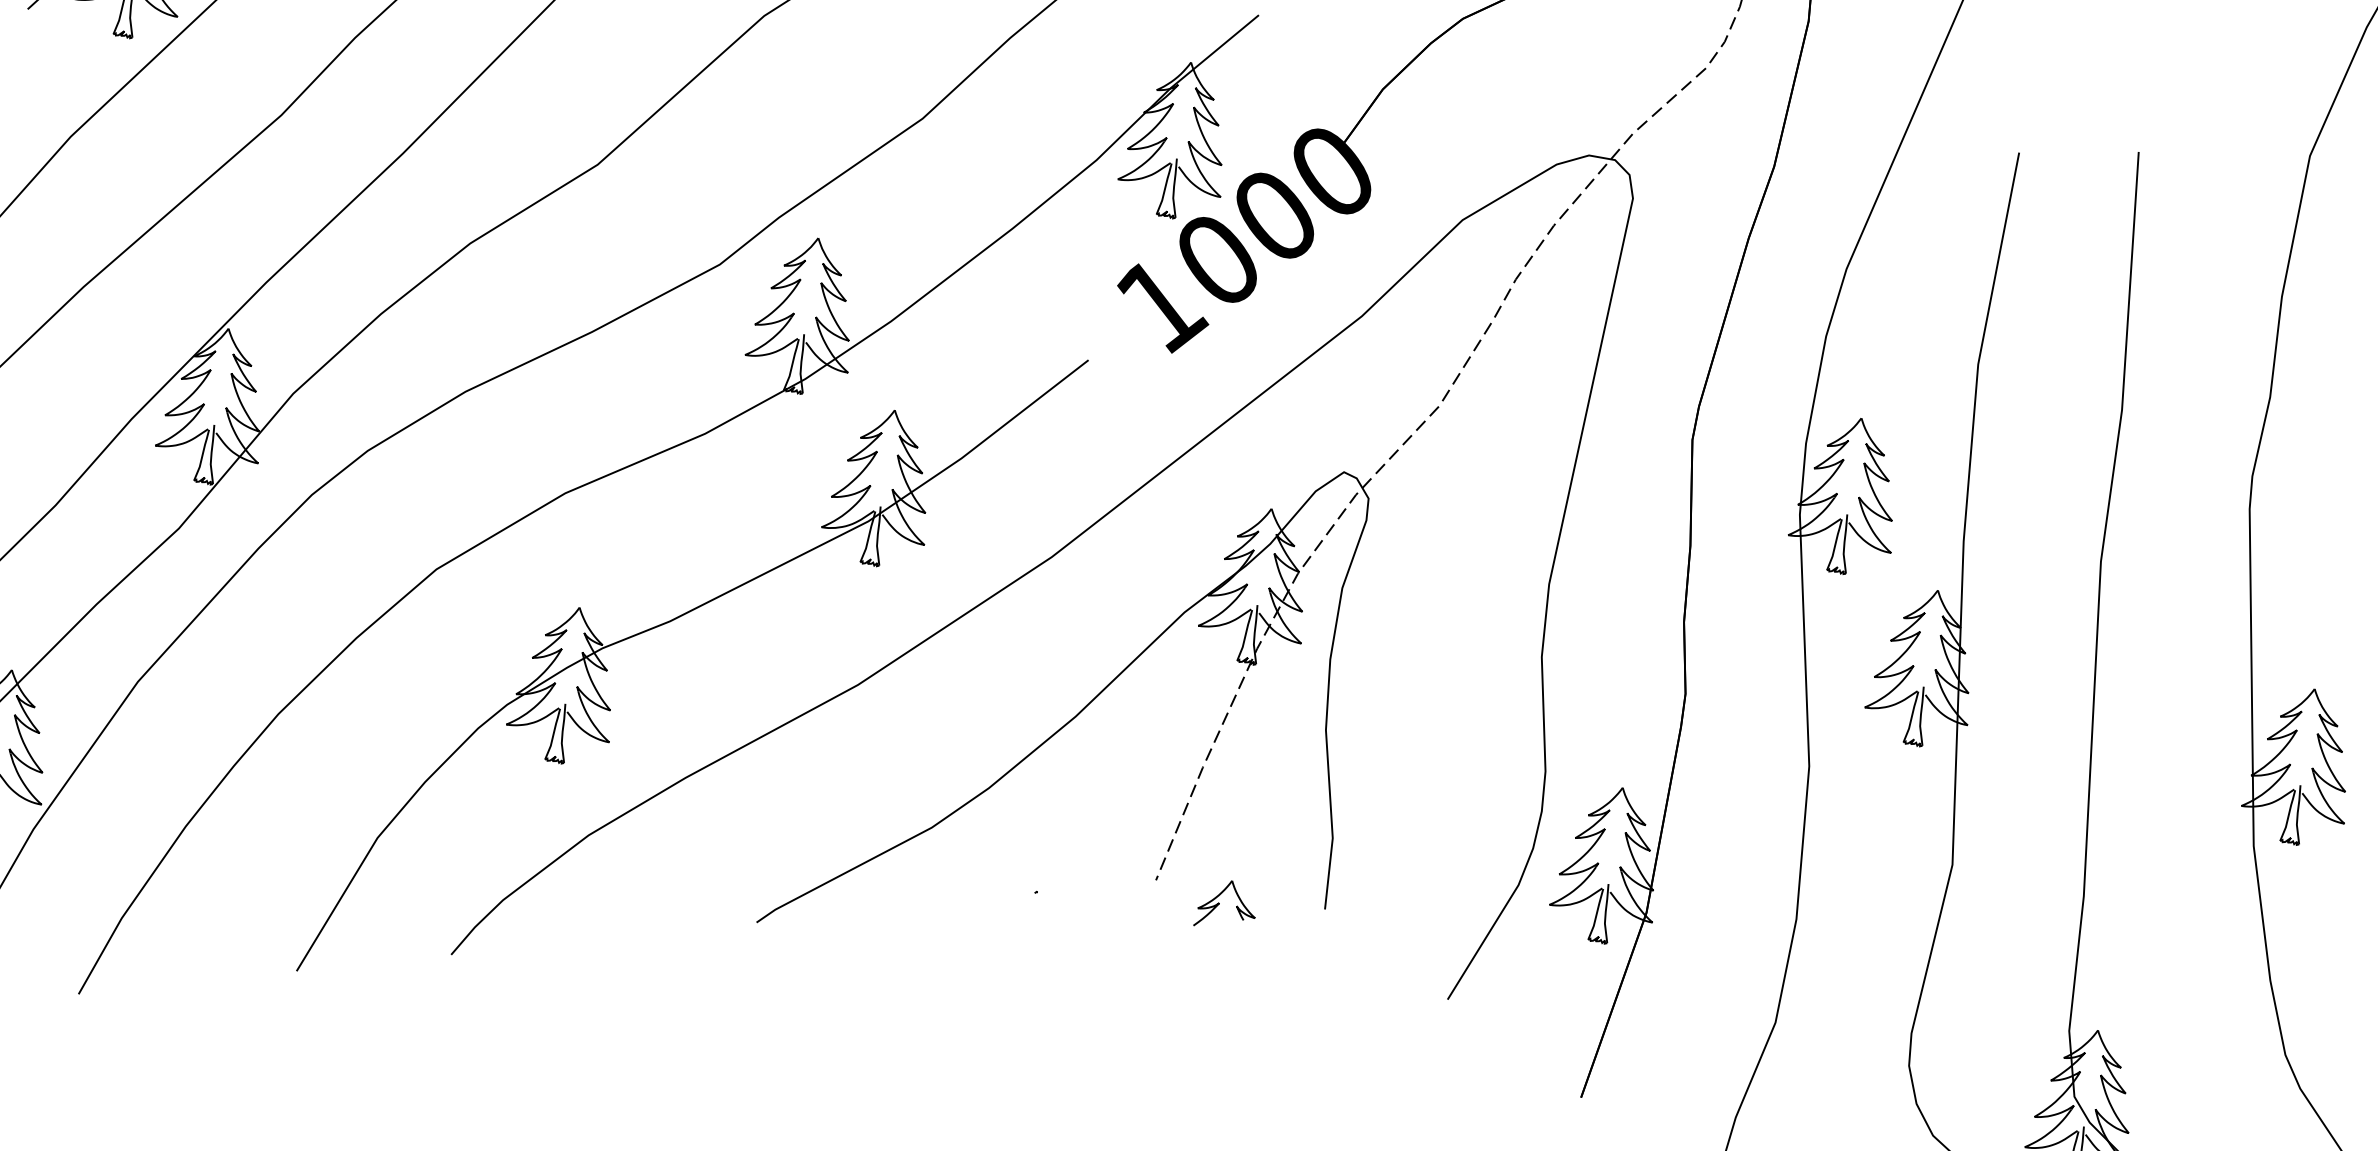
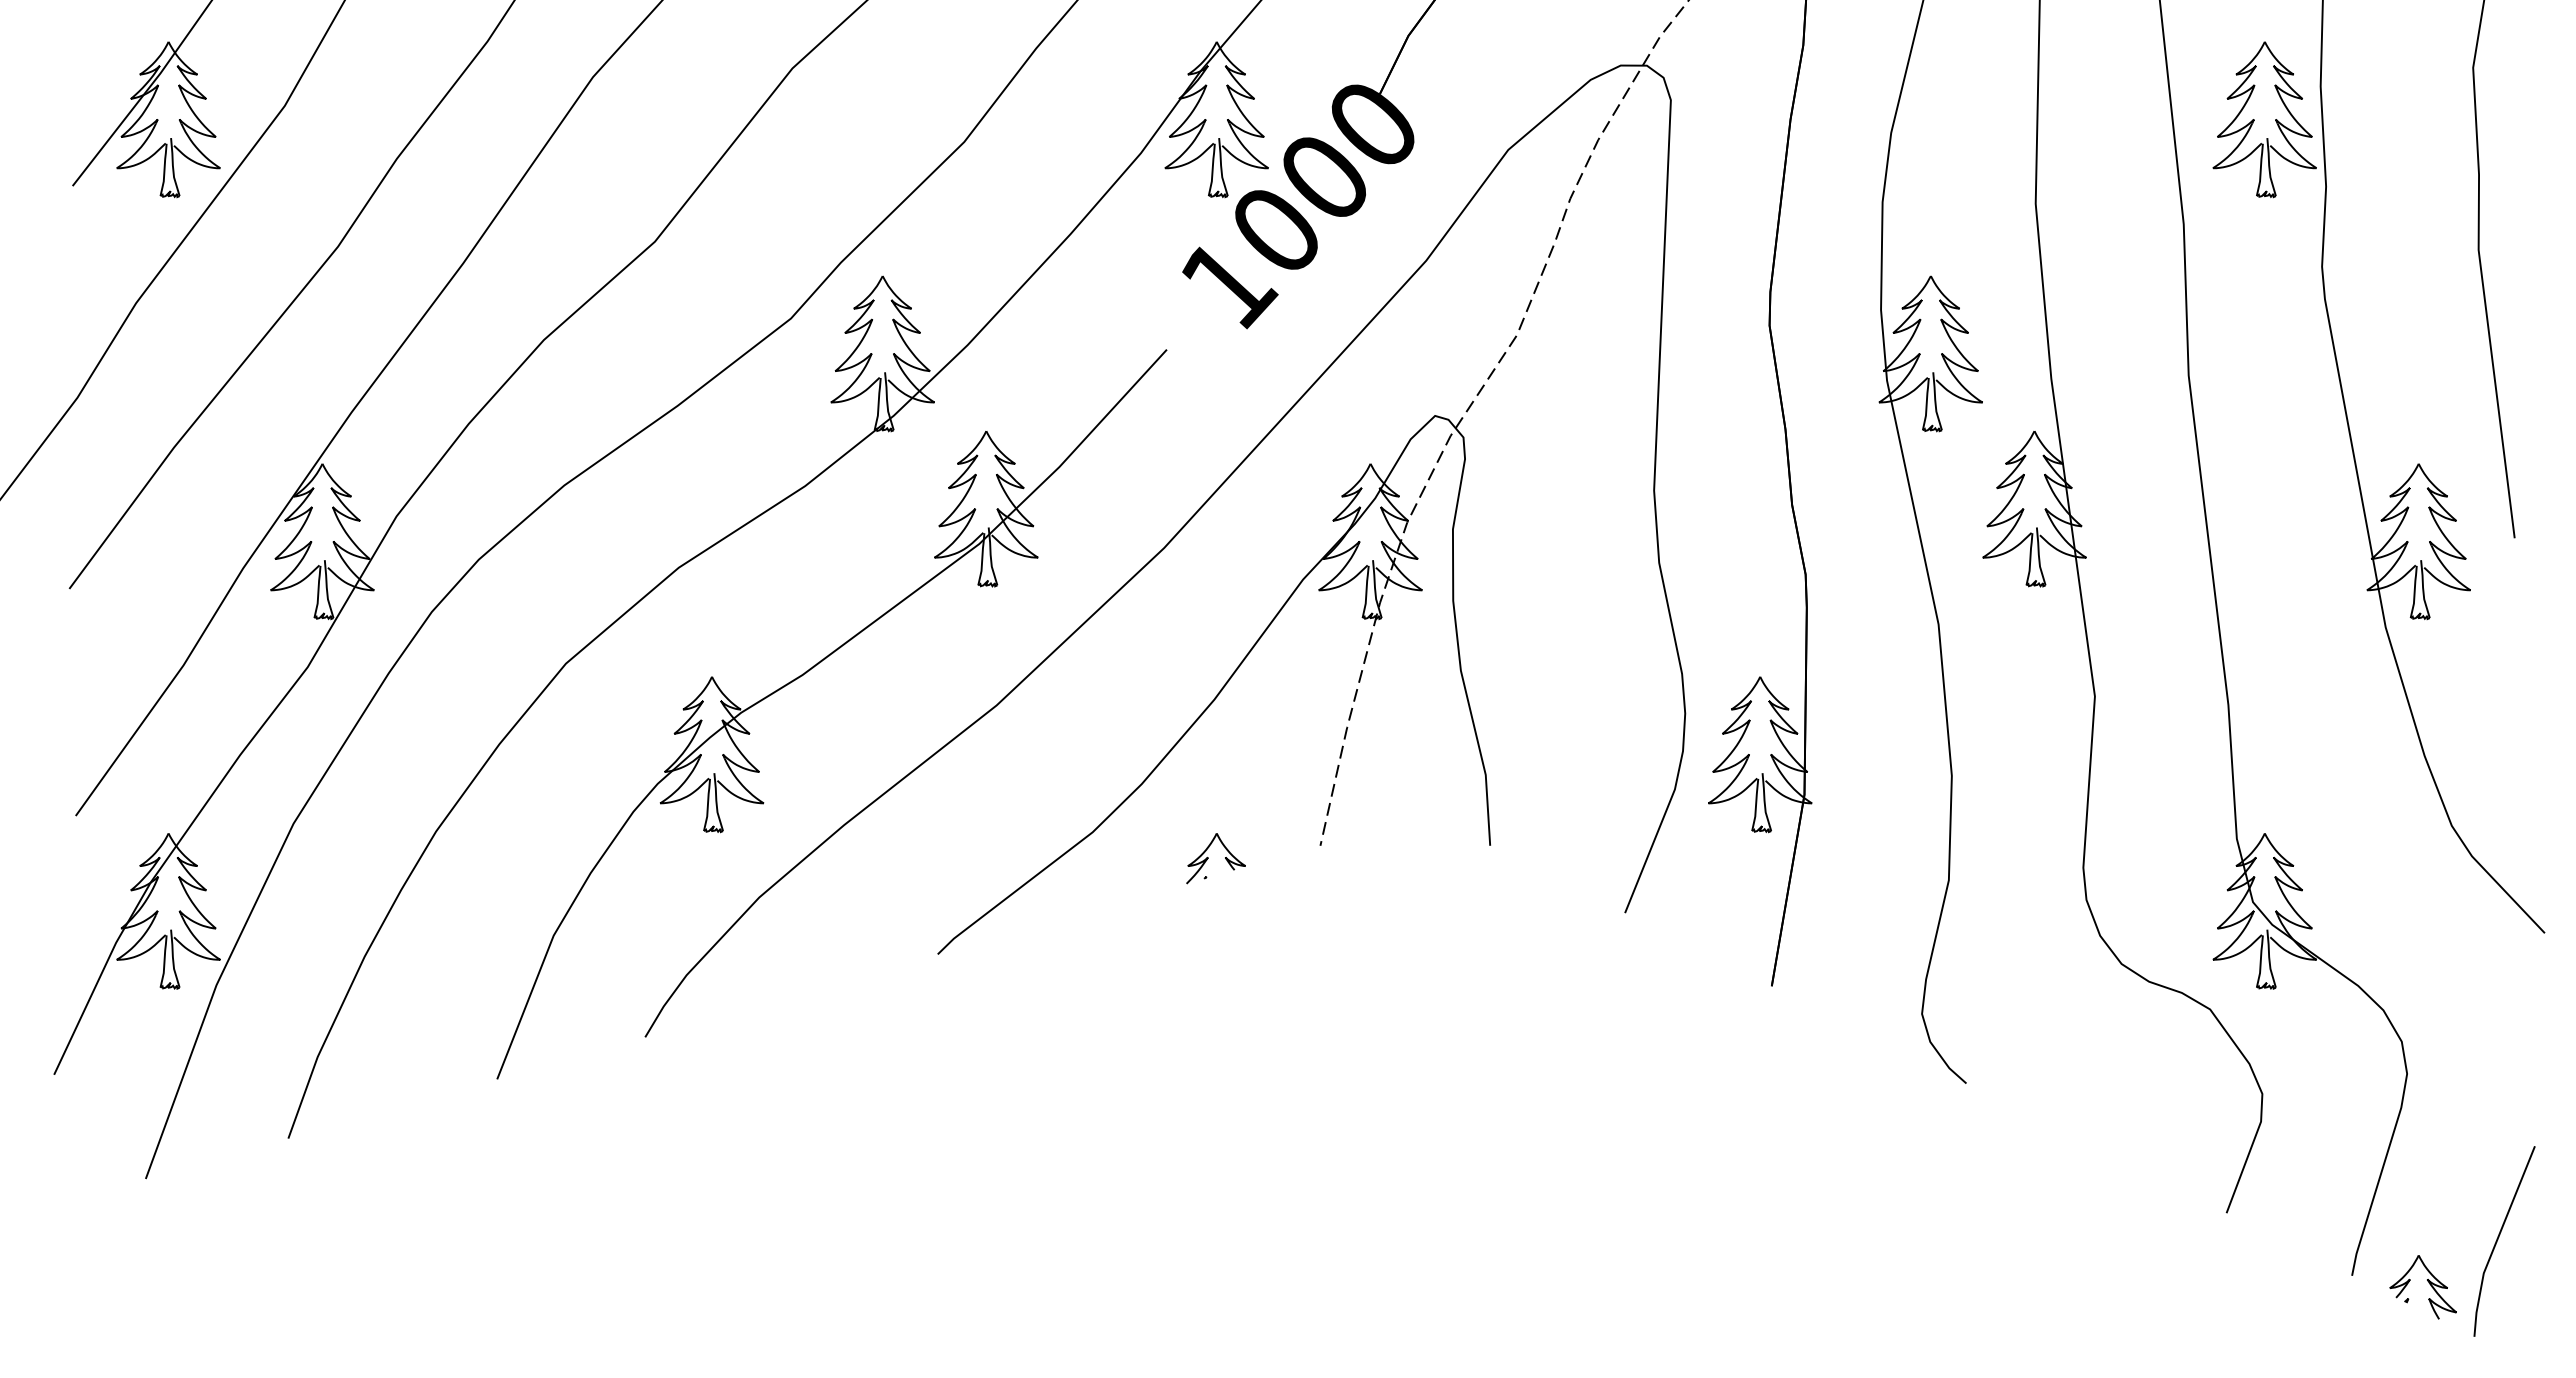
part: (2220, 319) -> (2264, 119), added
part: (1219, 904) -> (1208, 858), moved

